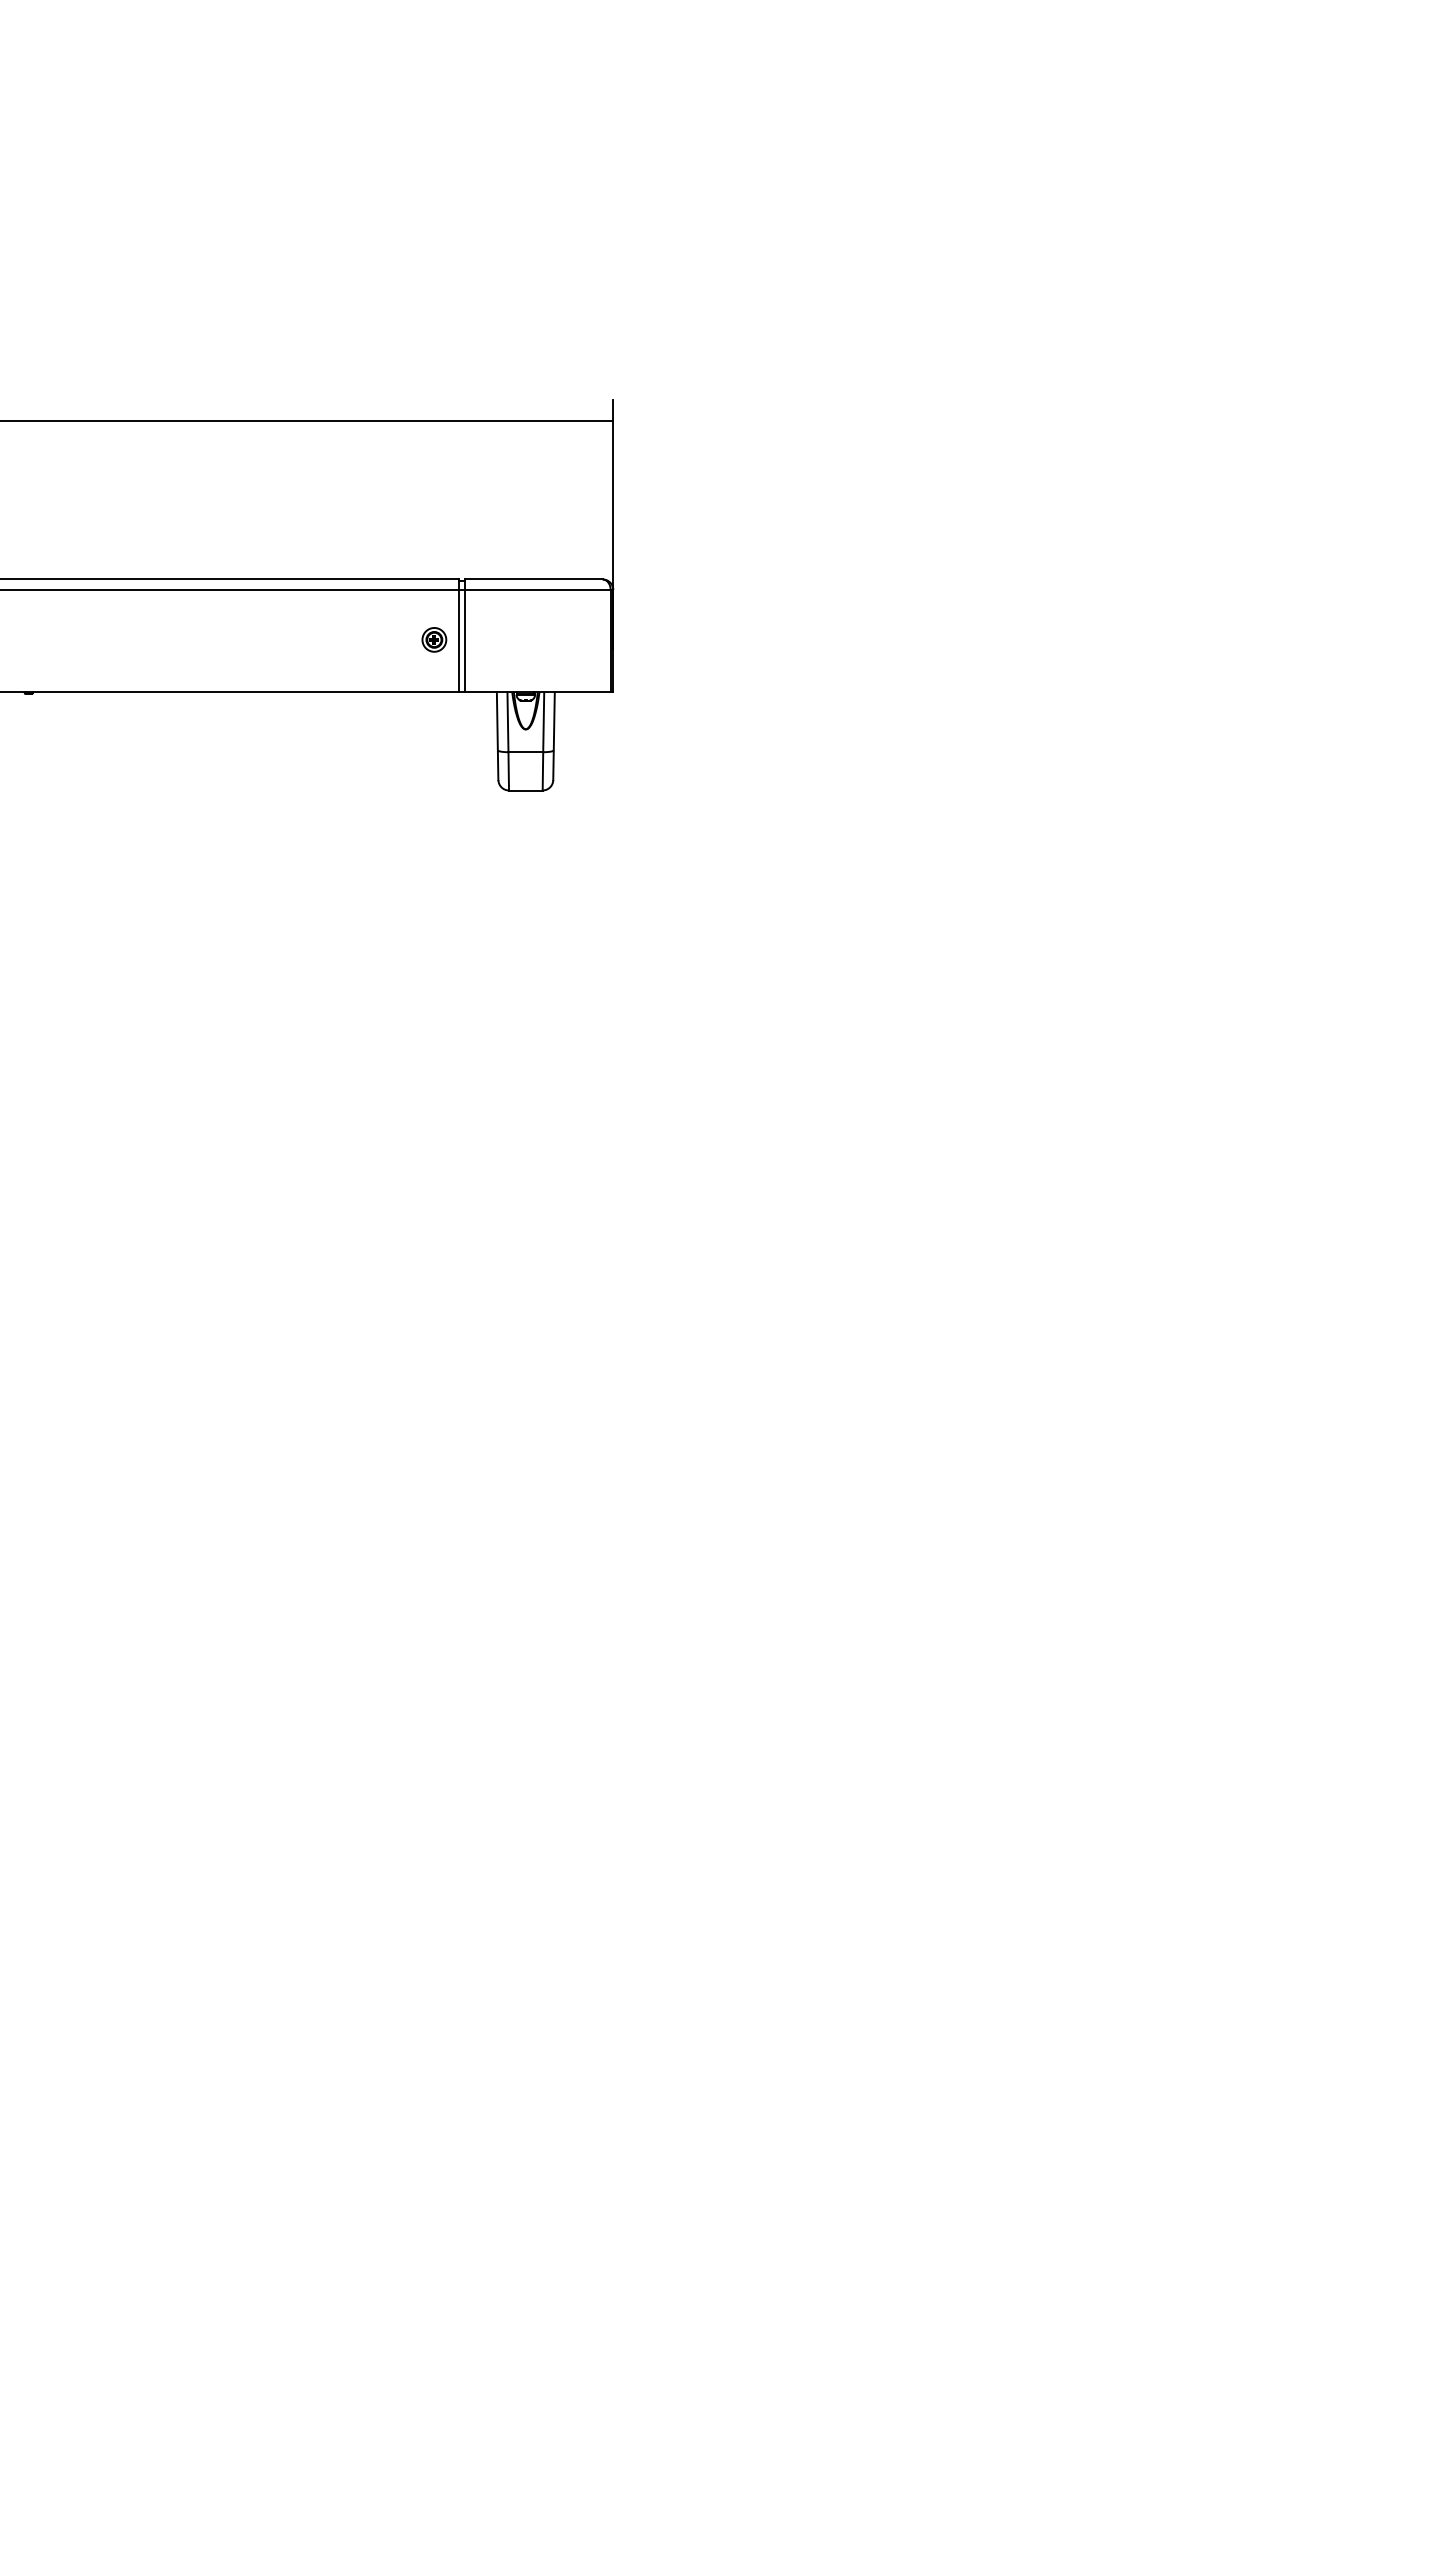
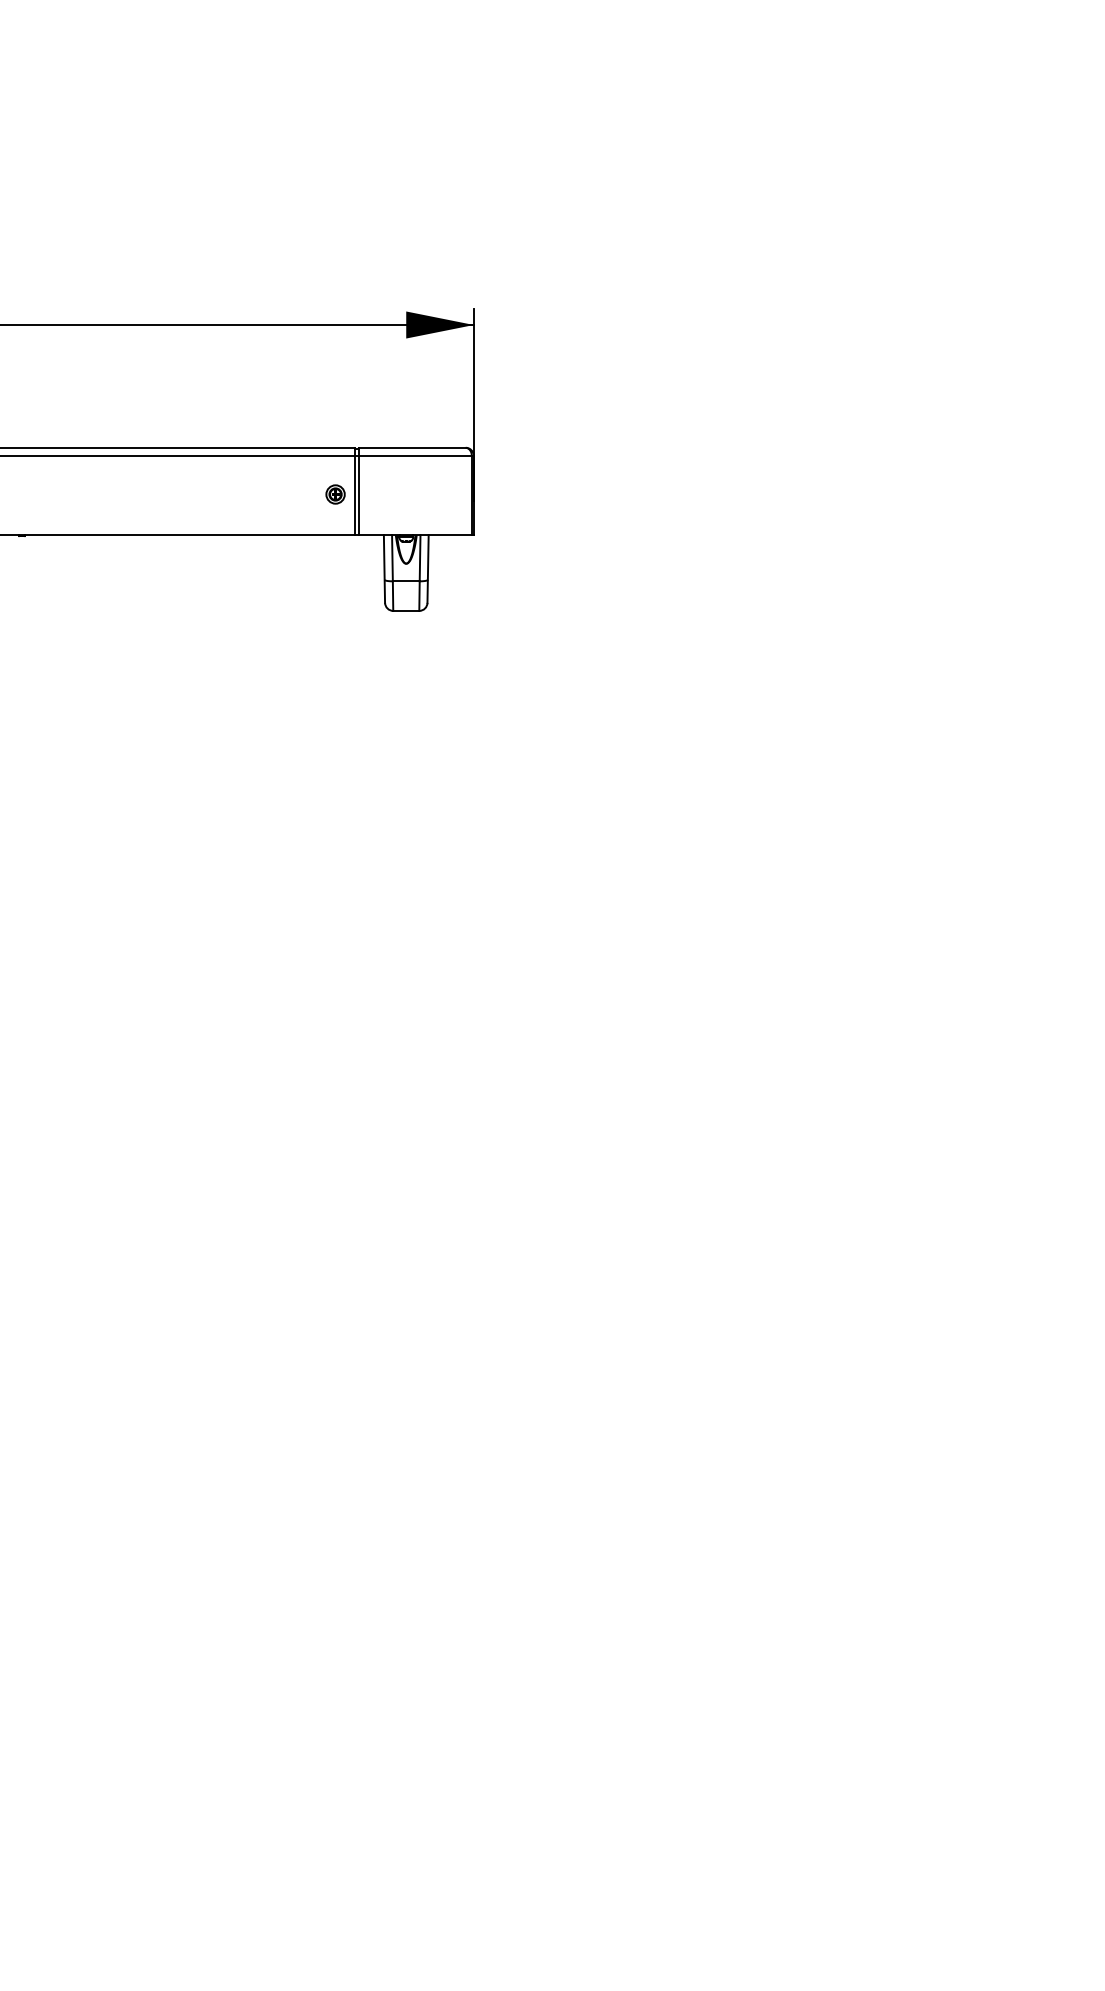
fill: (569, 420) -> (440, 324), added

